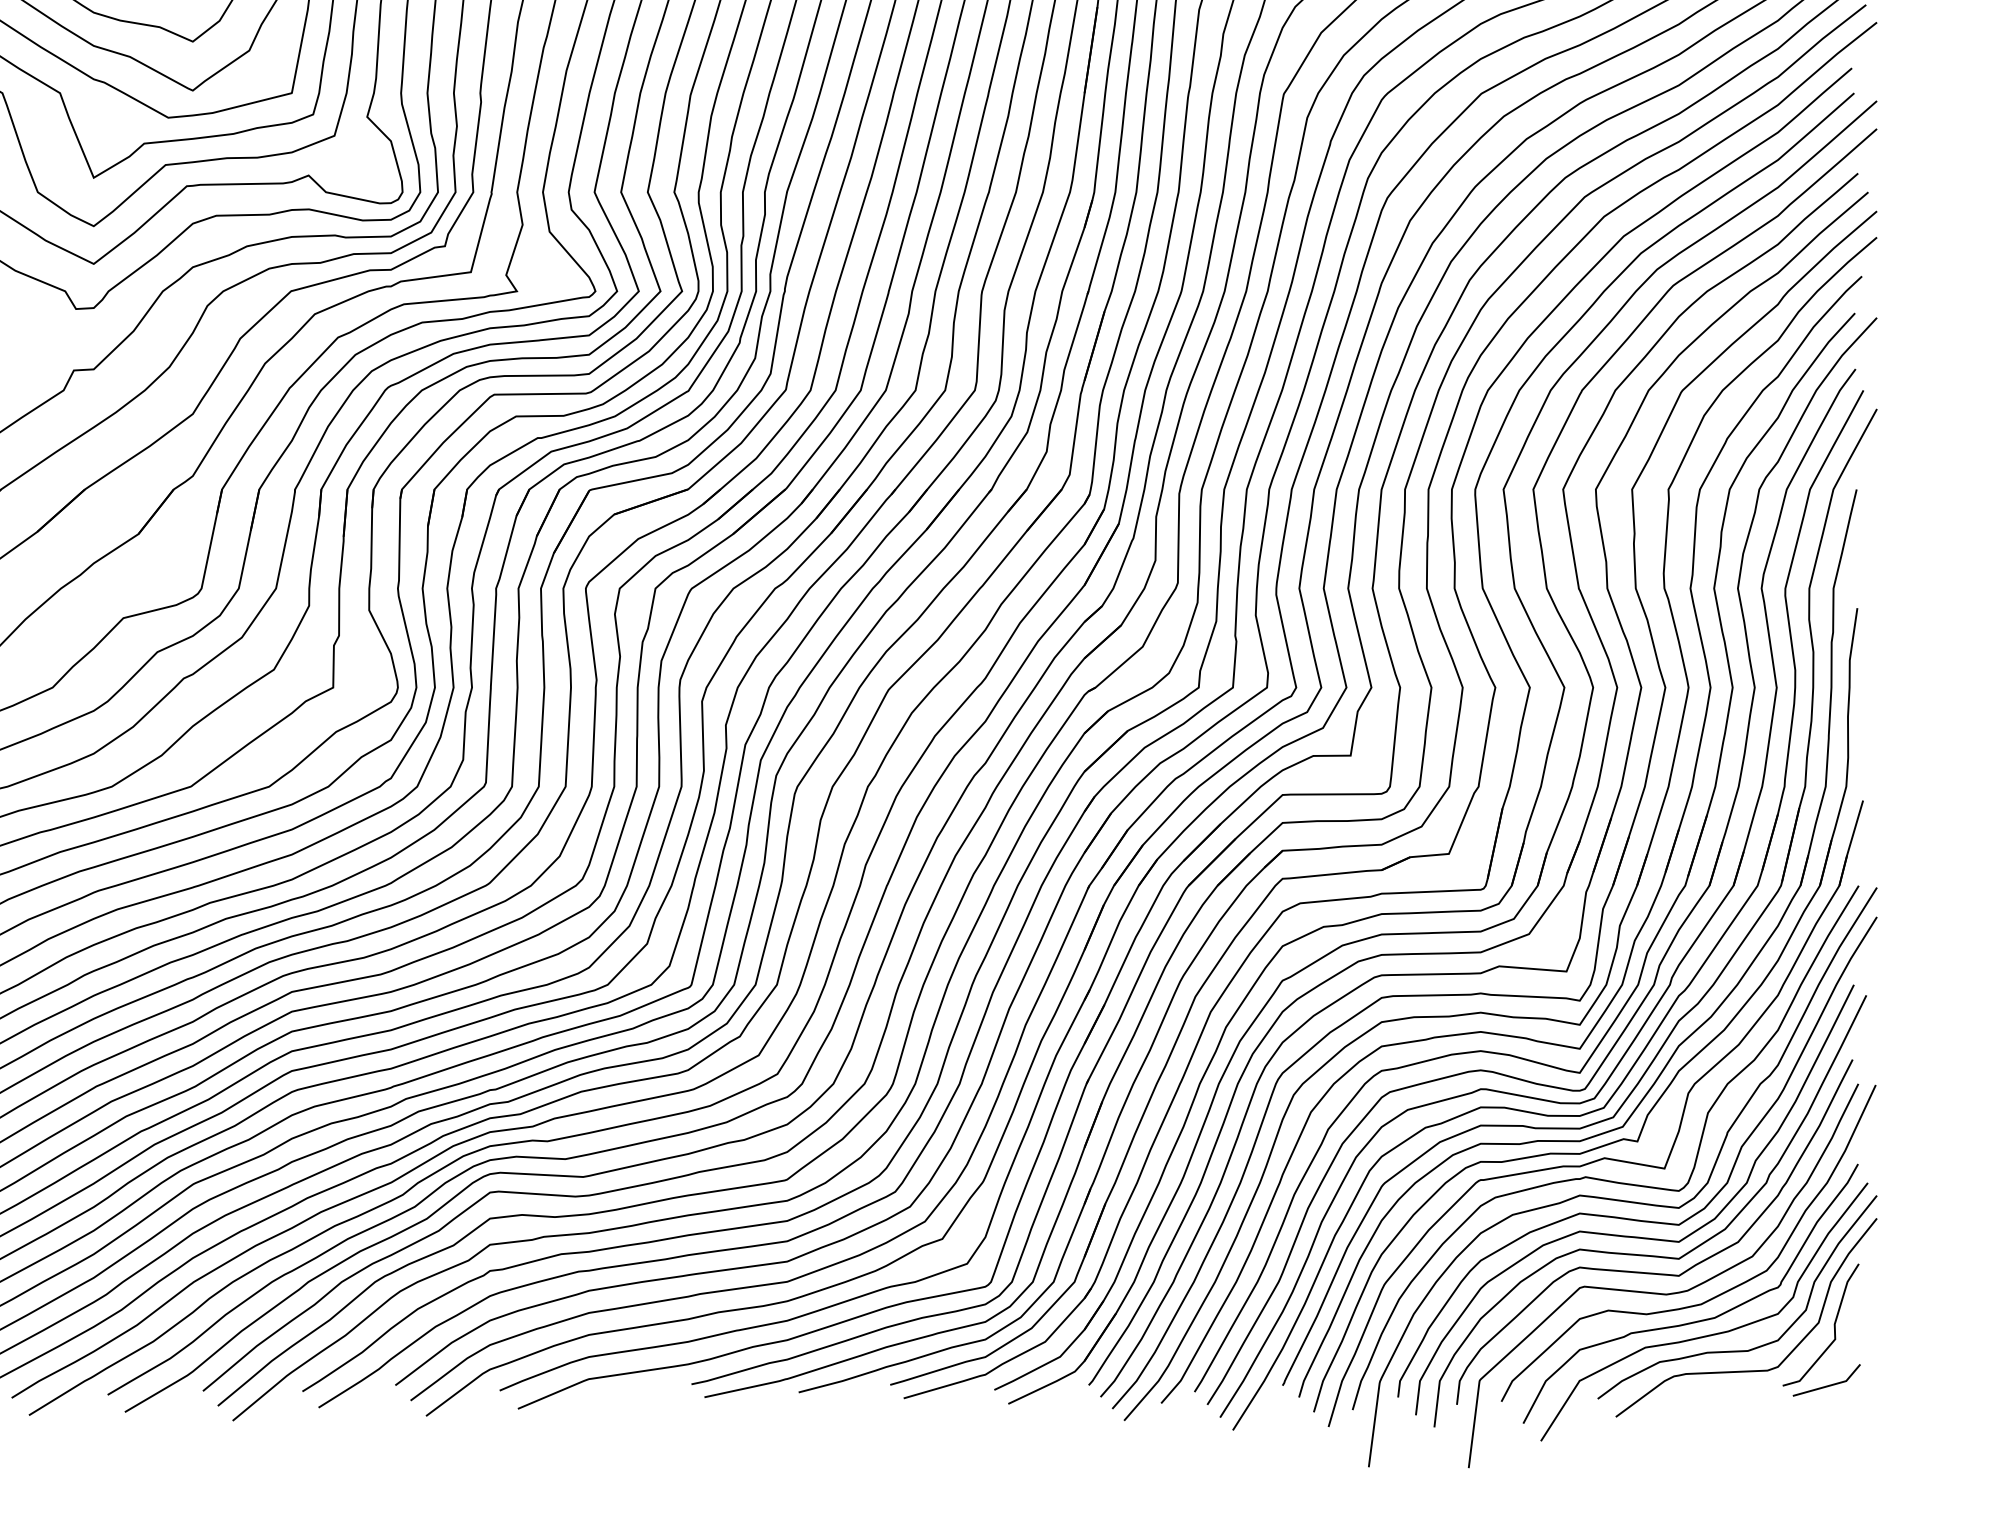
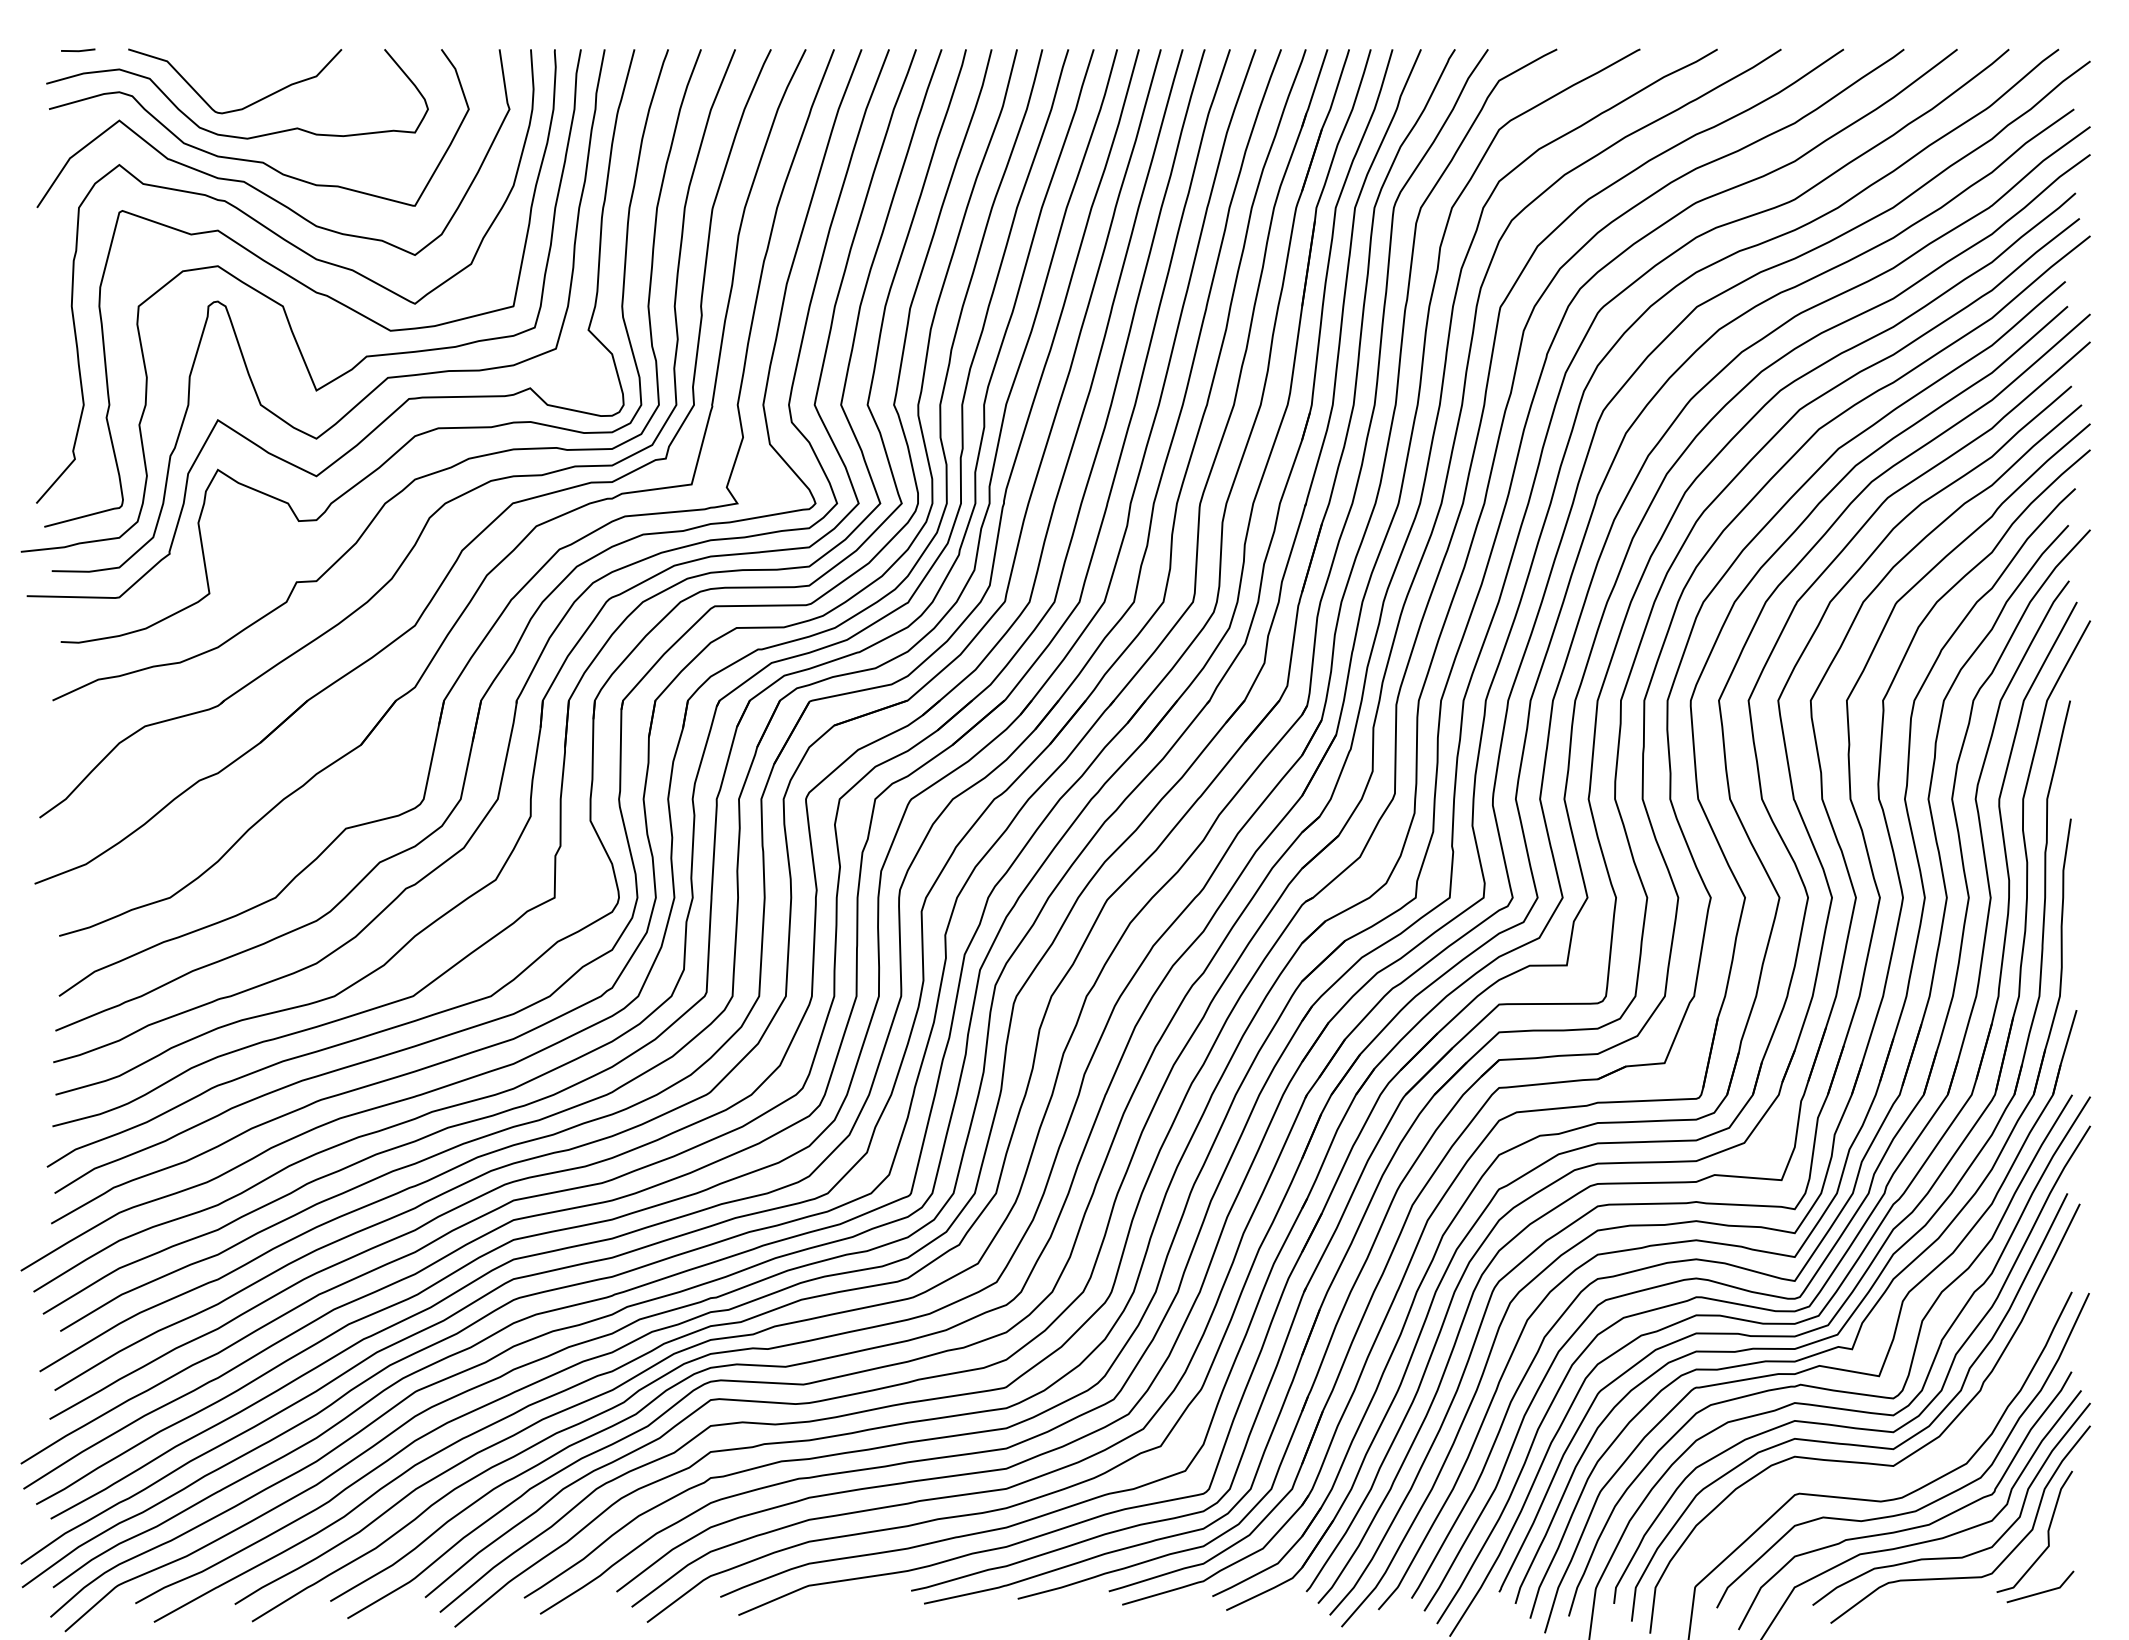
curve: (1652, 1272) -> (1867, 1479), removed

